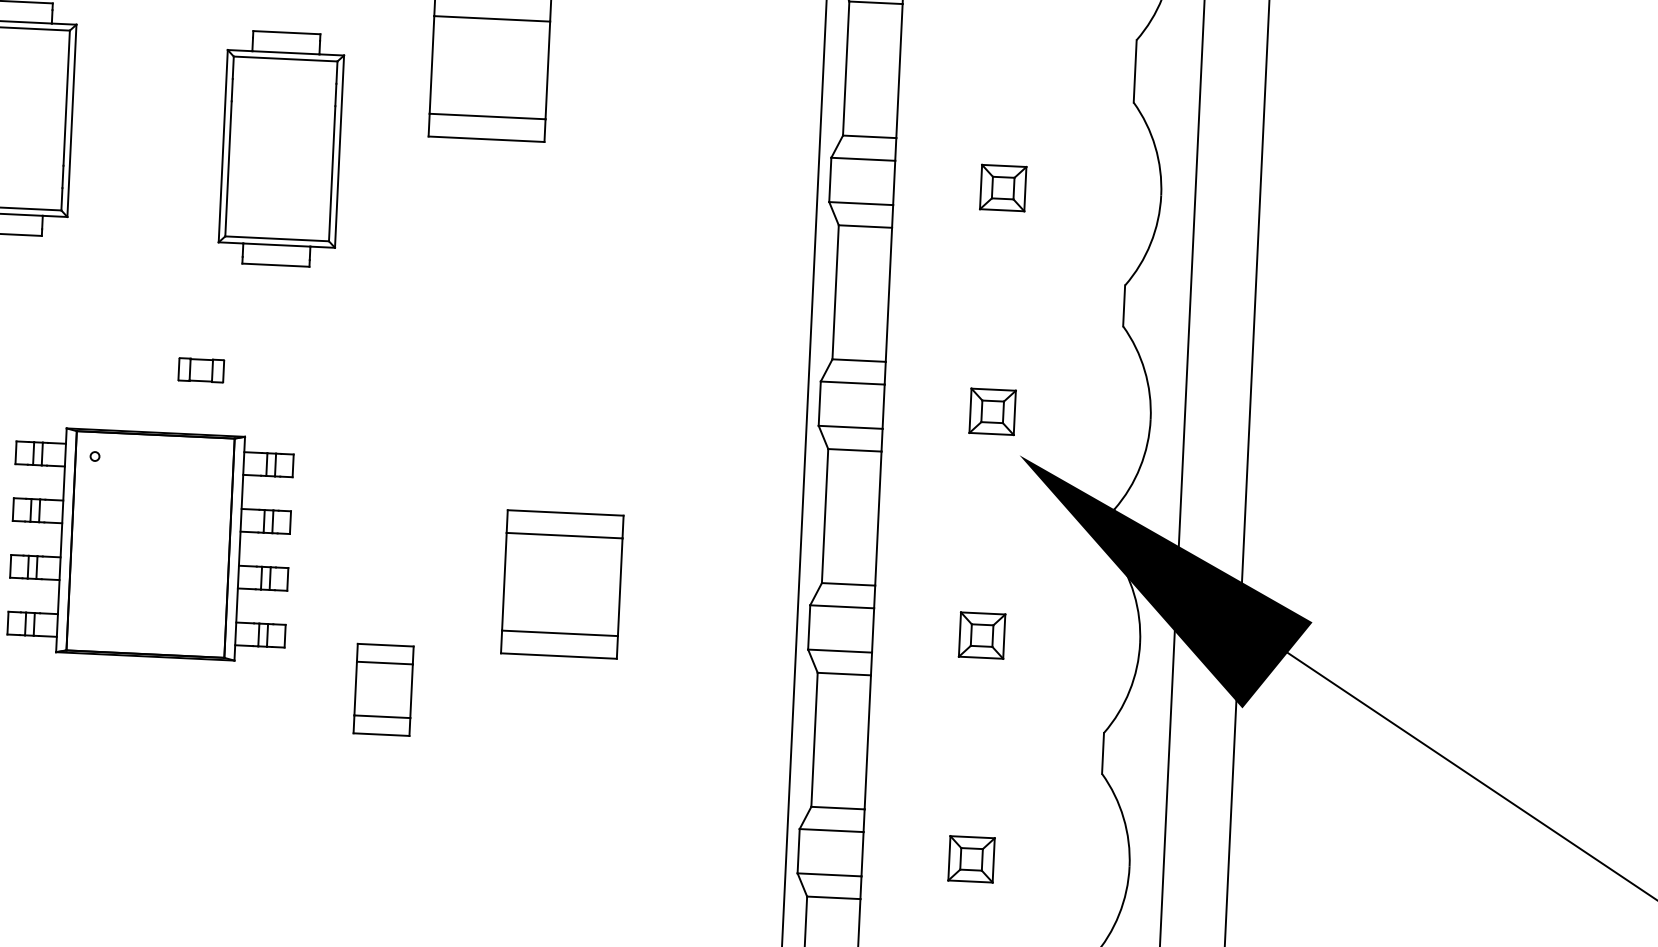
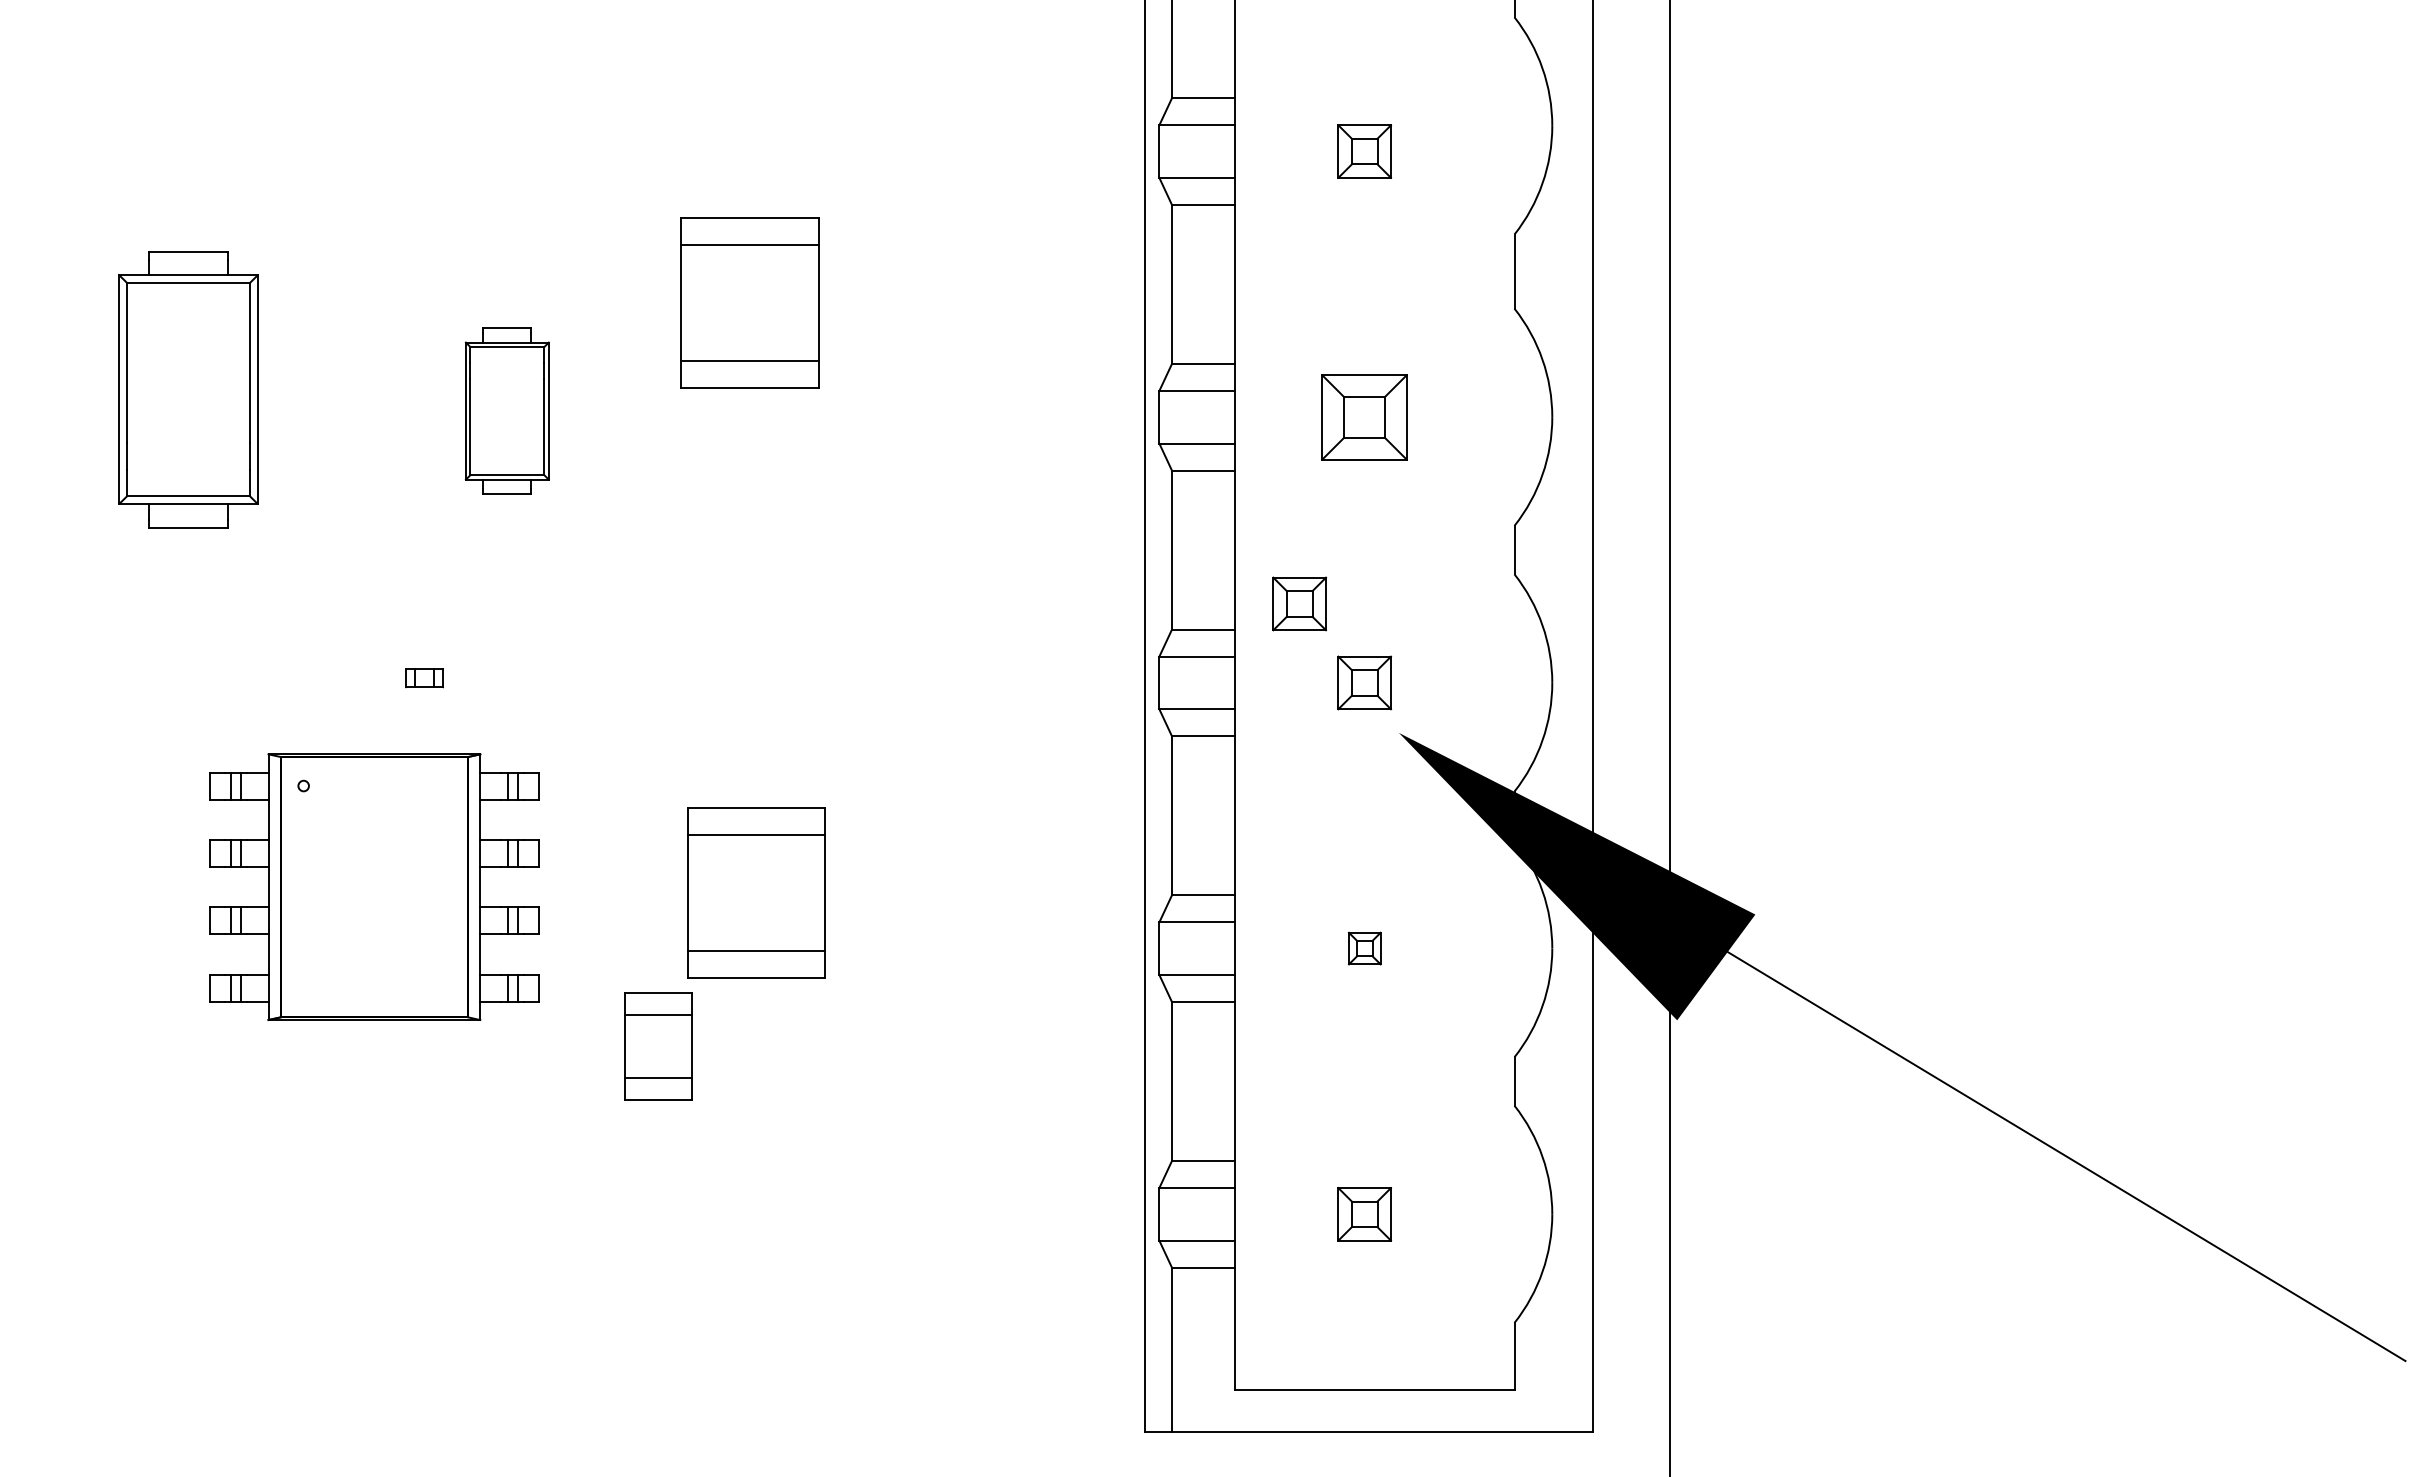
part: (281, 148) -> (507, 410), size x0.6
part: (1003, 187) -> (1364, 416), size x1.6
part: (940, 342) -> (1299, 603), added
part: (201, 370) -> (424, 678), size x0.7
part: (562, 584) -> (756, 892), moved
part: (981, 635) -> (1364, 948), size x0.6

